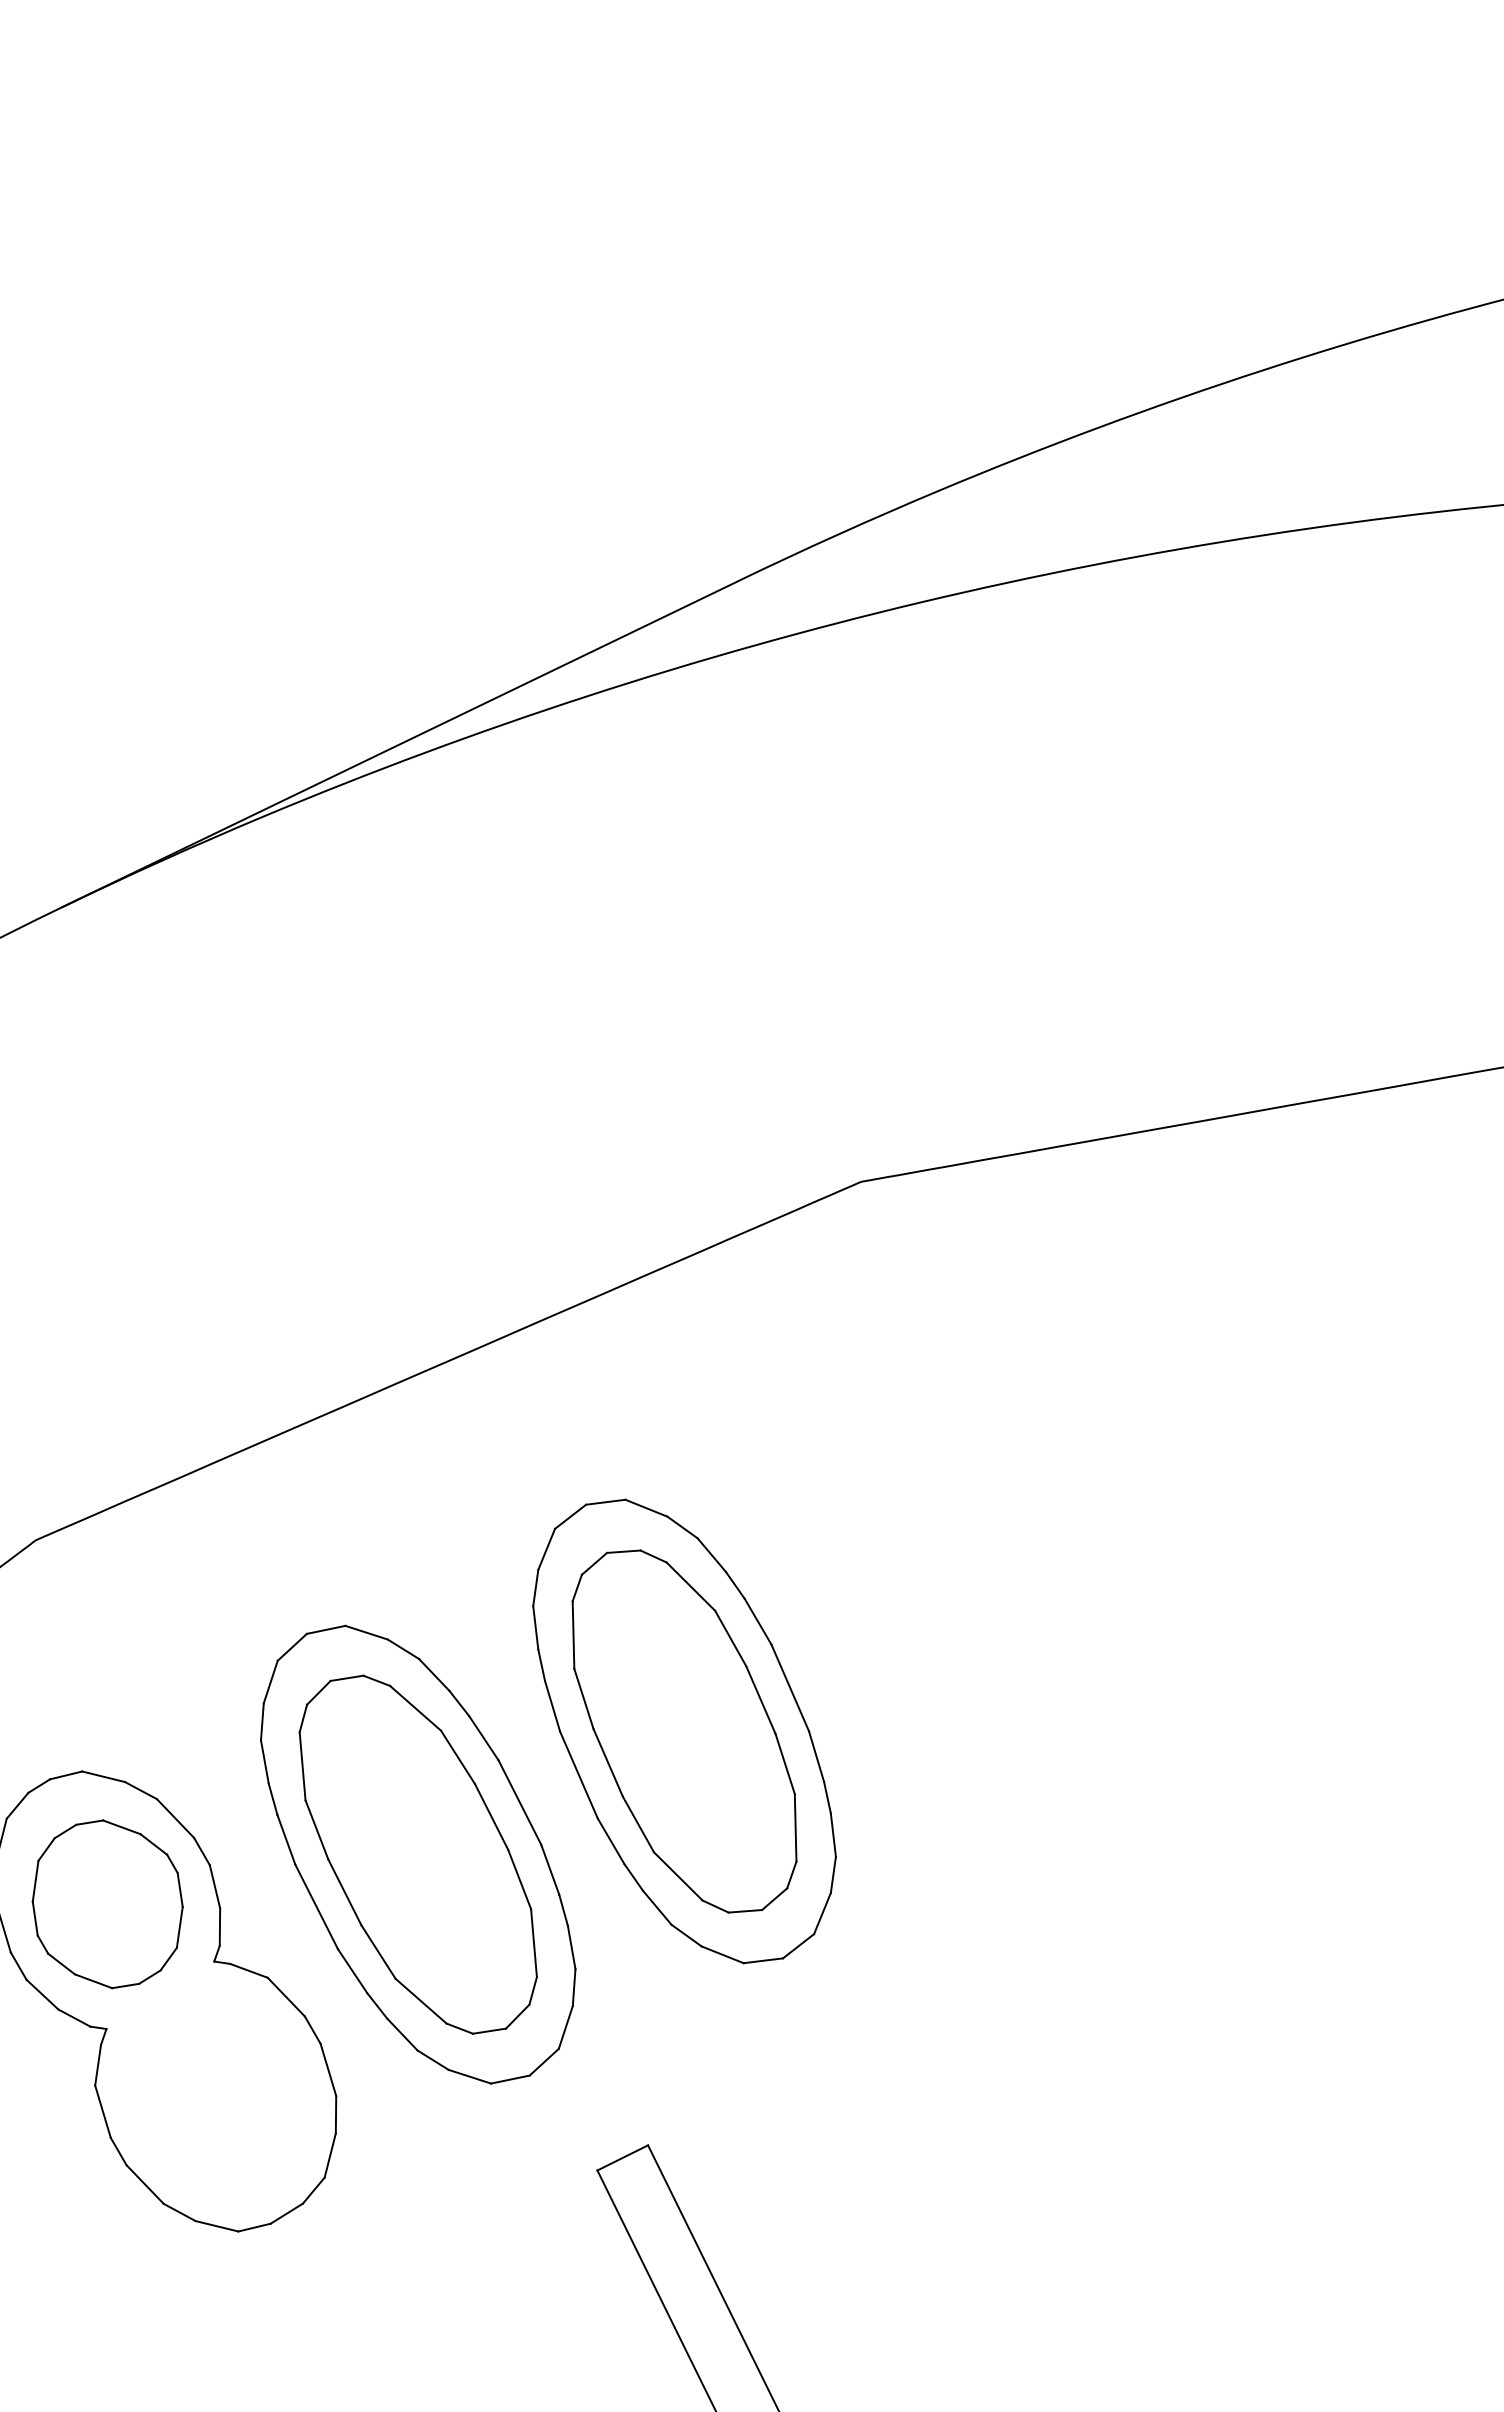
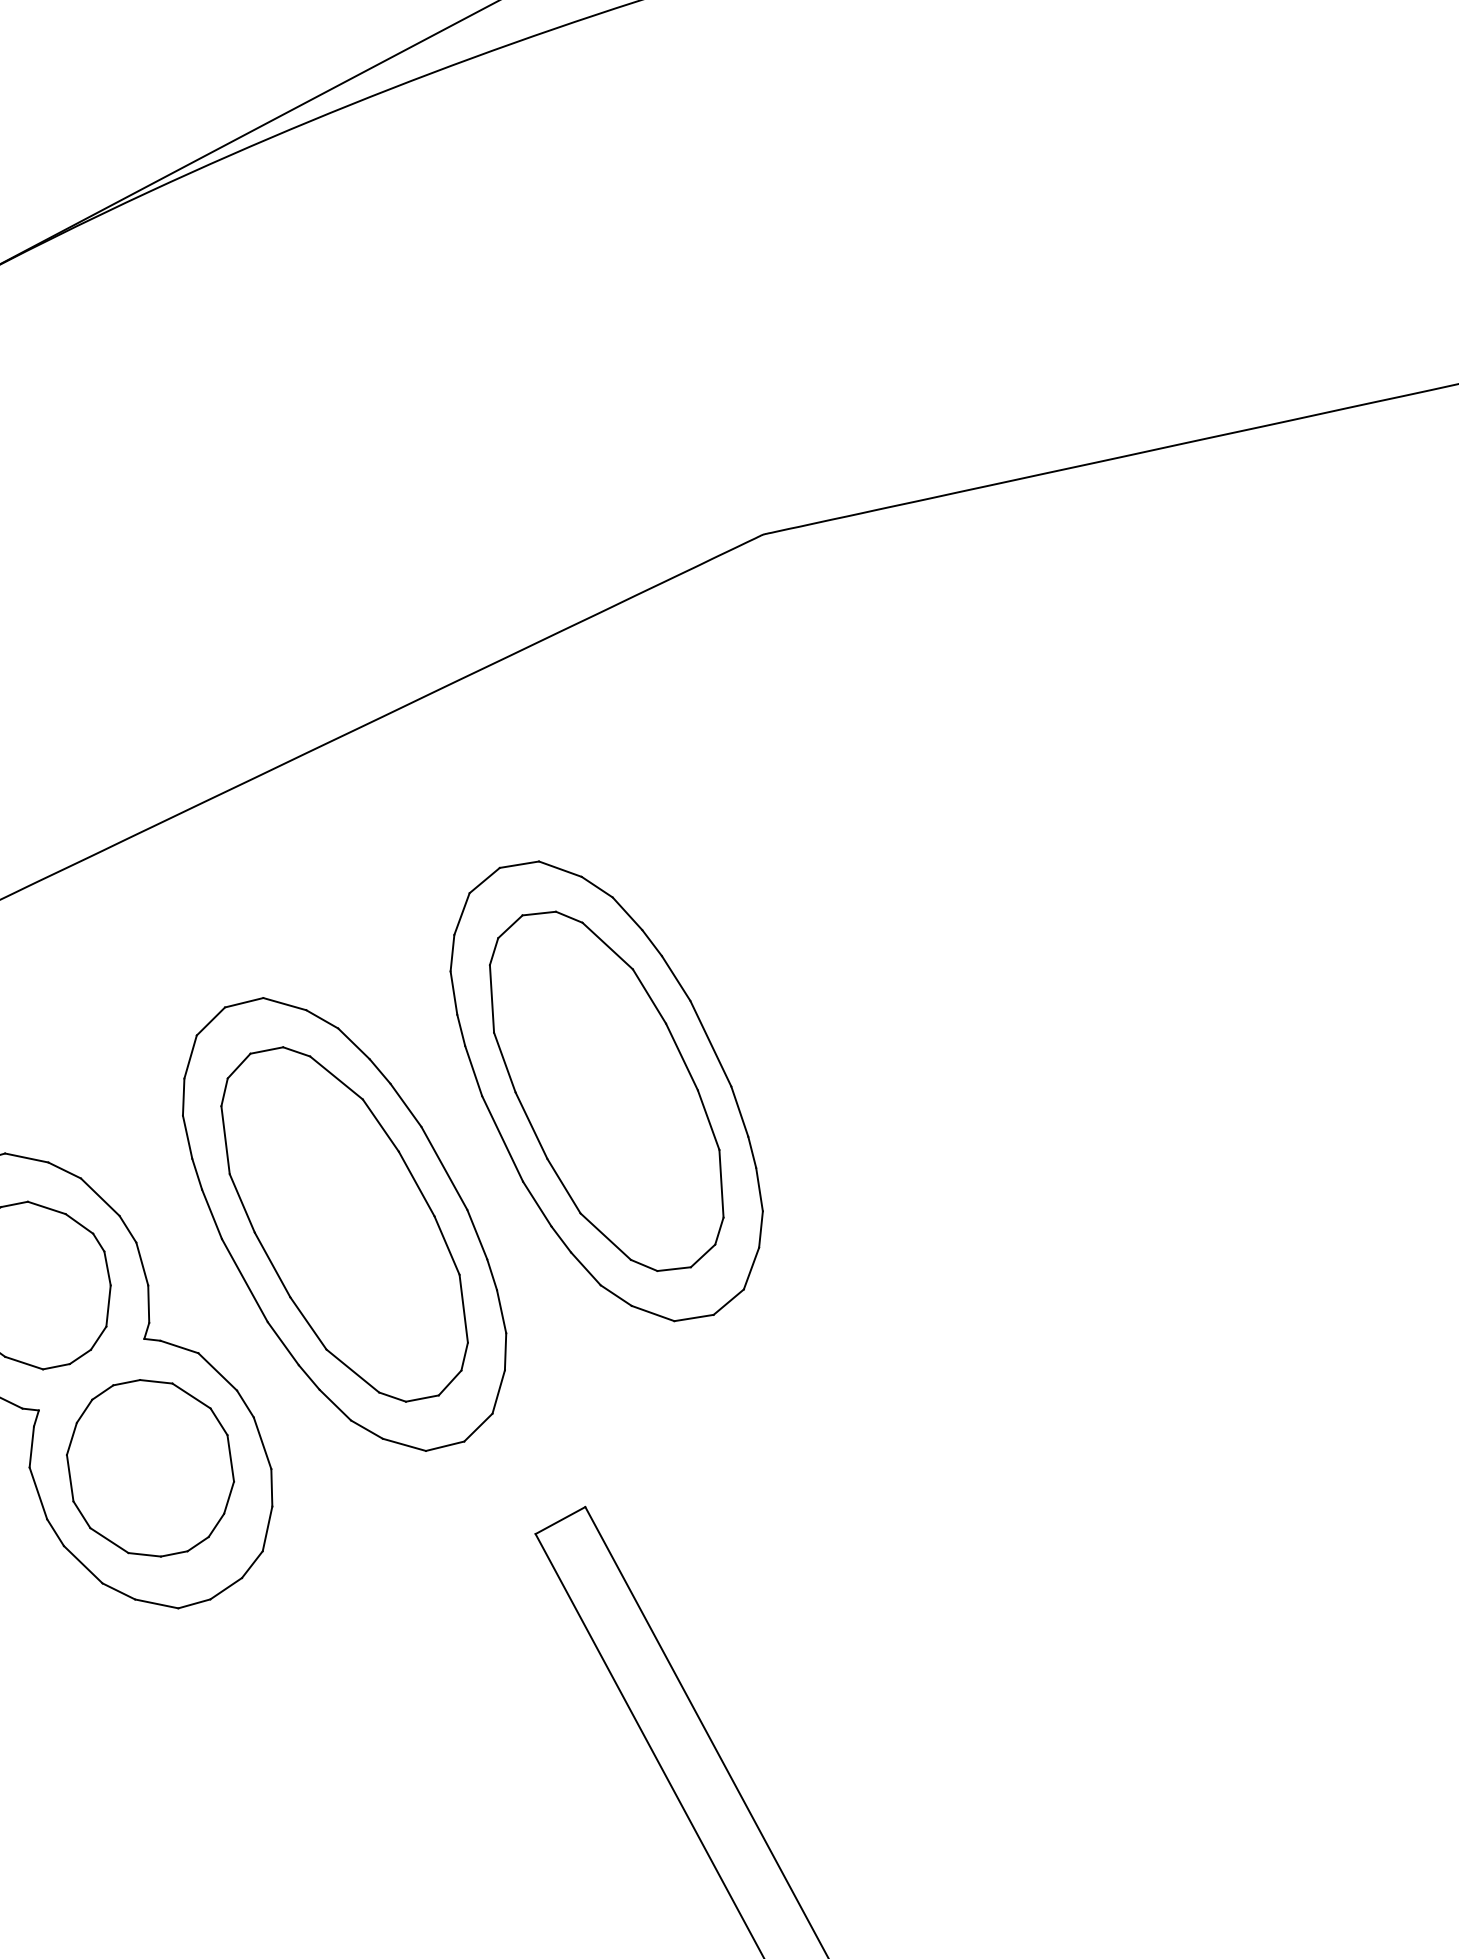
part: (215, 2090) -> (150, 1468), added

